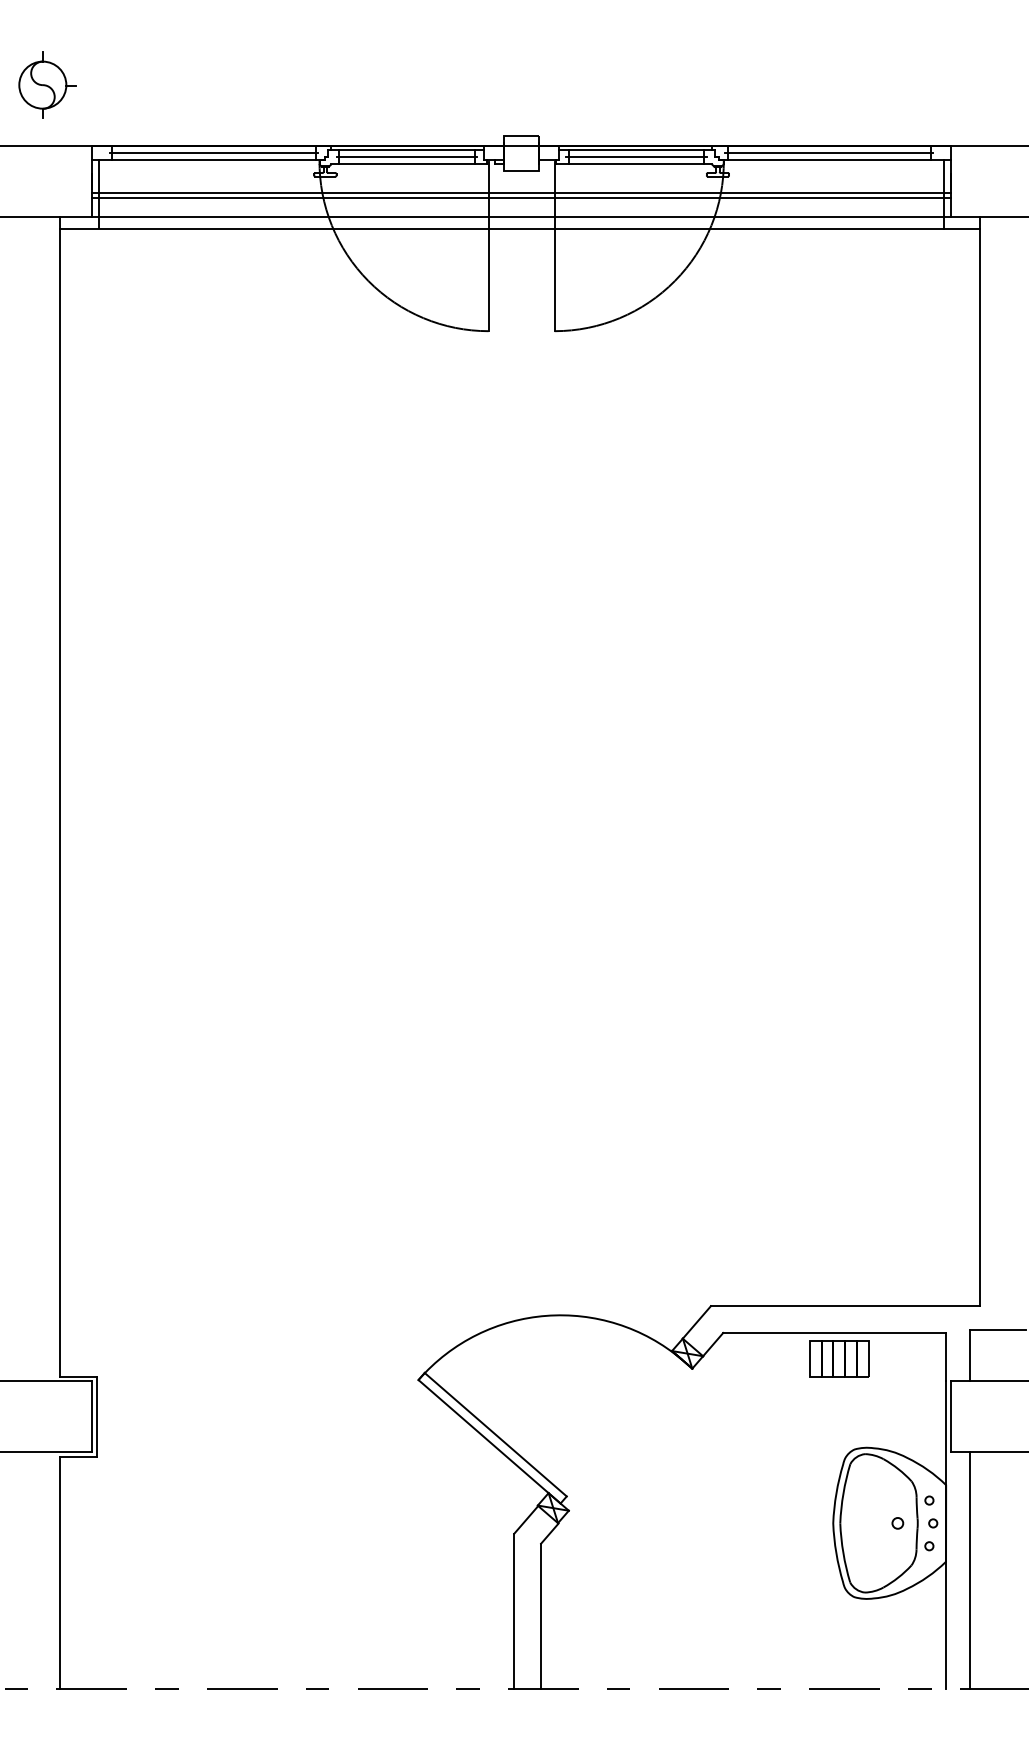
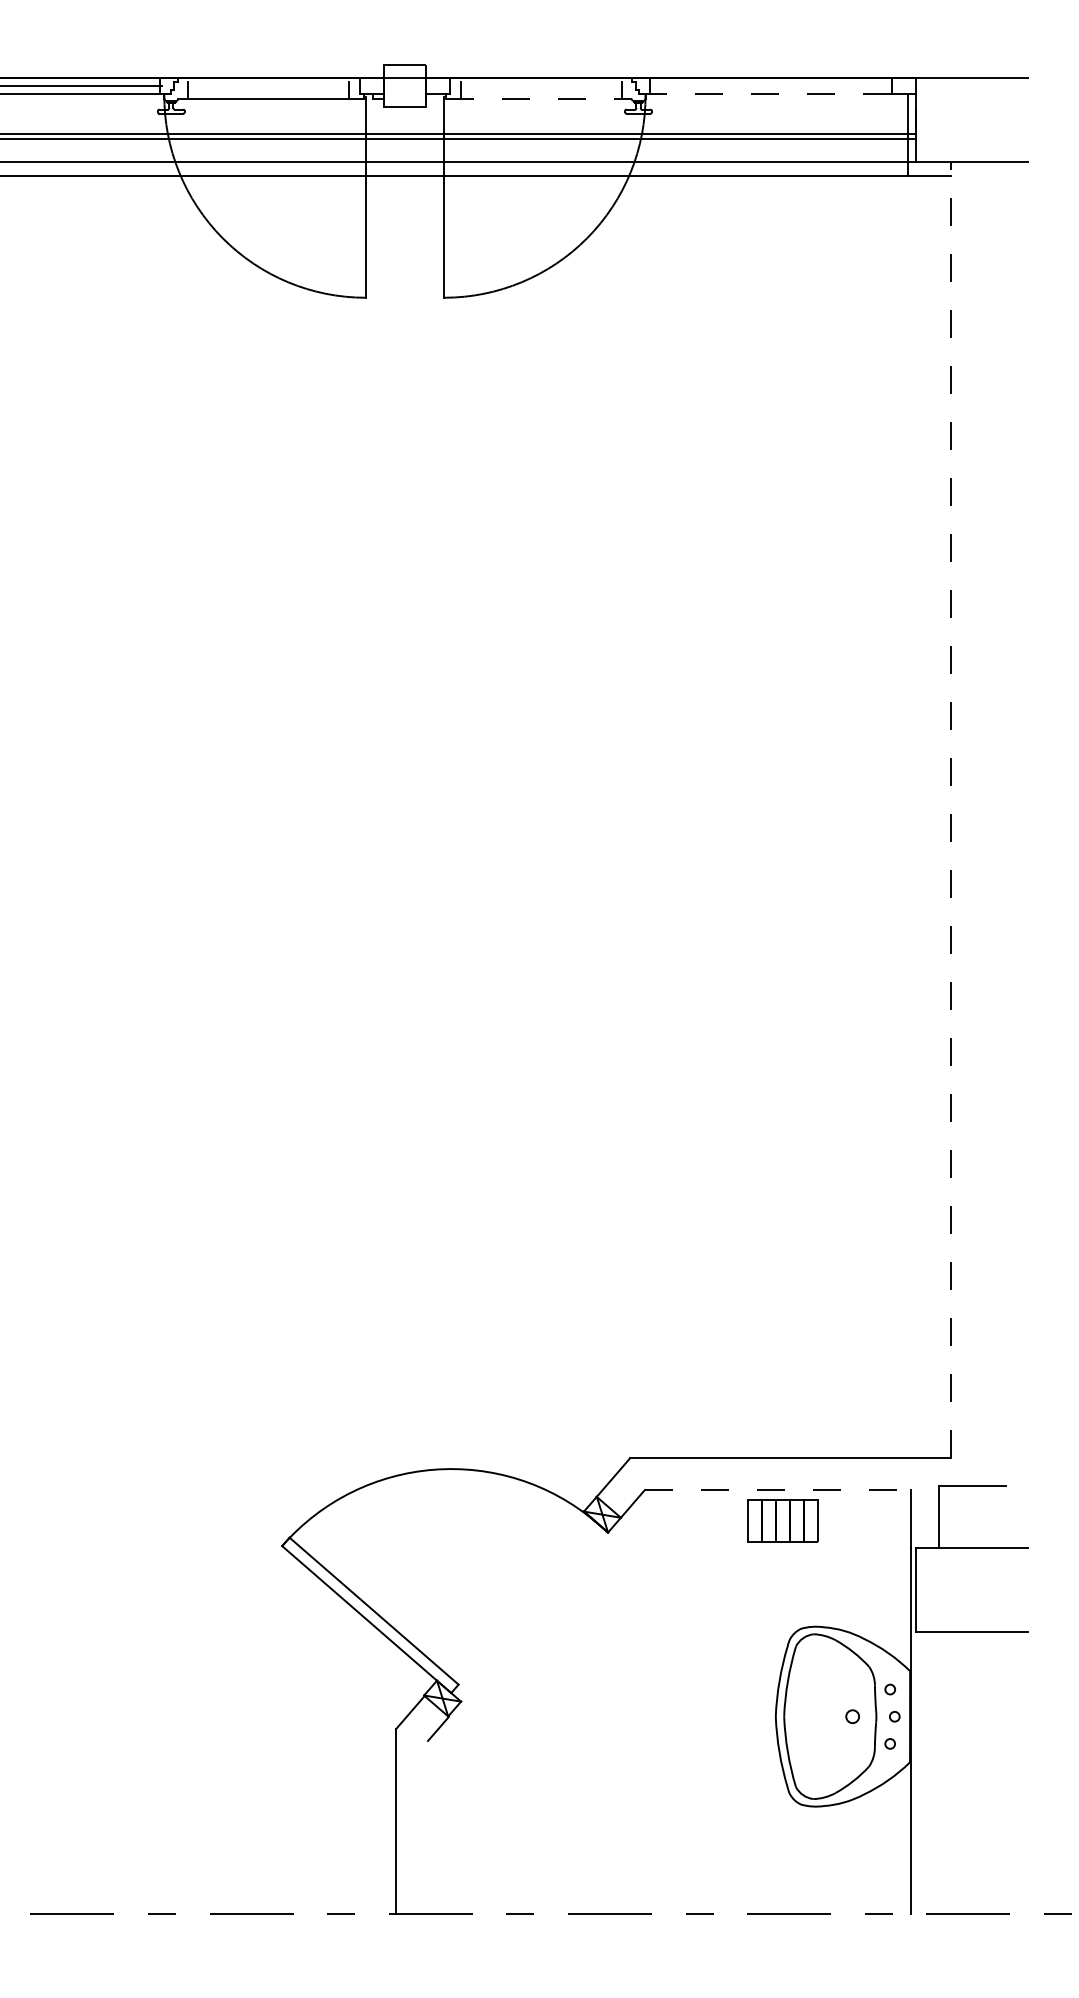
line: (407, 149) -> (269, 81), removed
line: (635, 149) -> (540, 81), removed
line: (829, 153) -> (771, 86), removed
line: (406, 156) -> (267, 89), removed
line: (636, 156) -> (541, 89), removed
line: (825, 160) -> (766, 94), solid -> dashed
line: (634, 163) -> (539, 98), solid -> dashed
line: (980, 761) -> (951, 809), solid -> dashed
line: (834, 1332) -> (777, 1489), solid -> dashed
line: (969, 1570) -> (937, 1772), removed
line: (541, 1615) -> (428, 1826), removed

